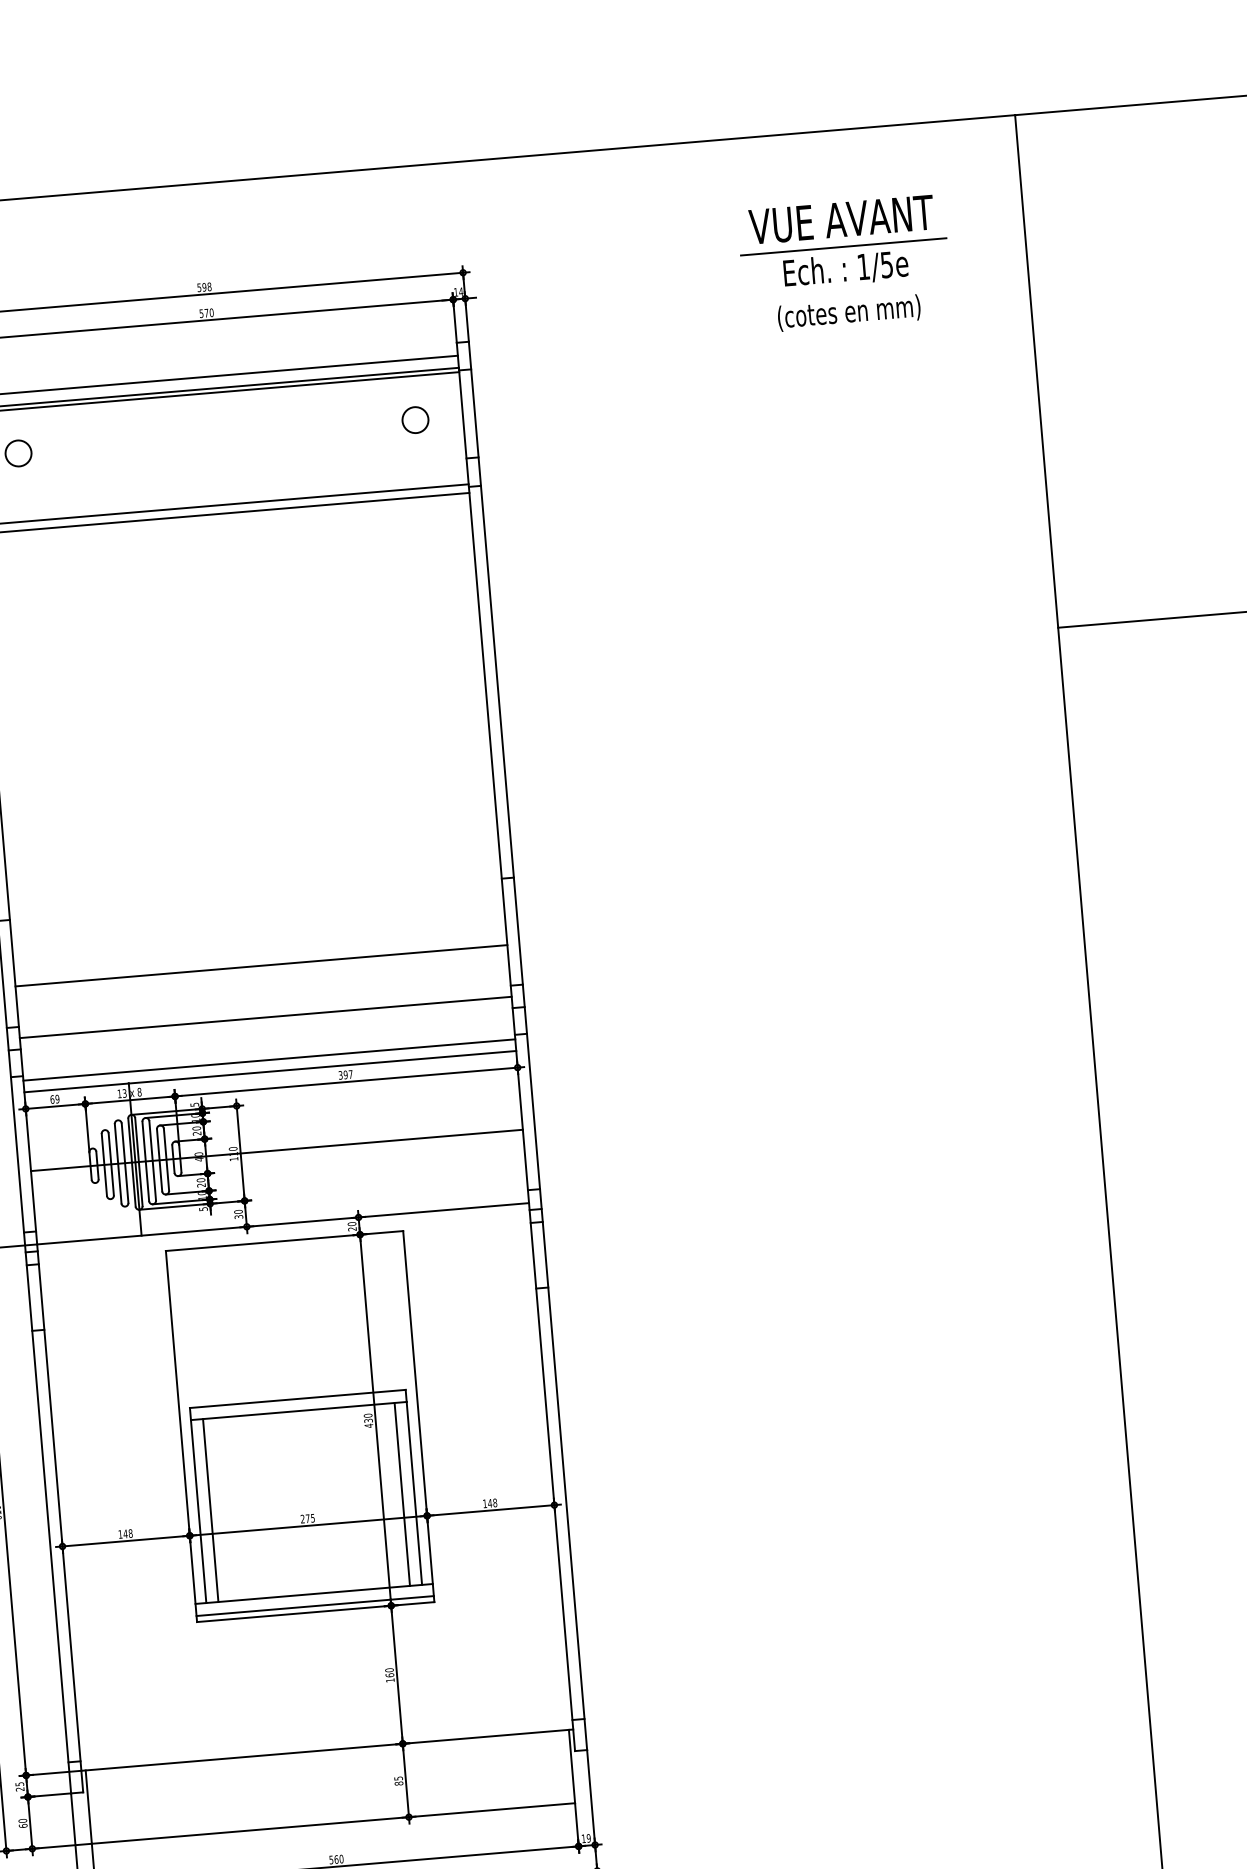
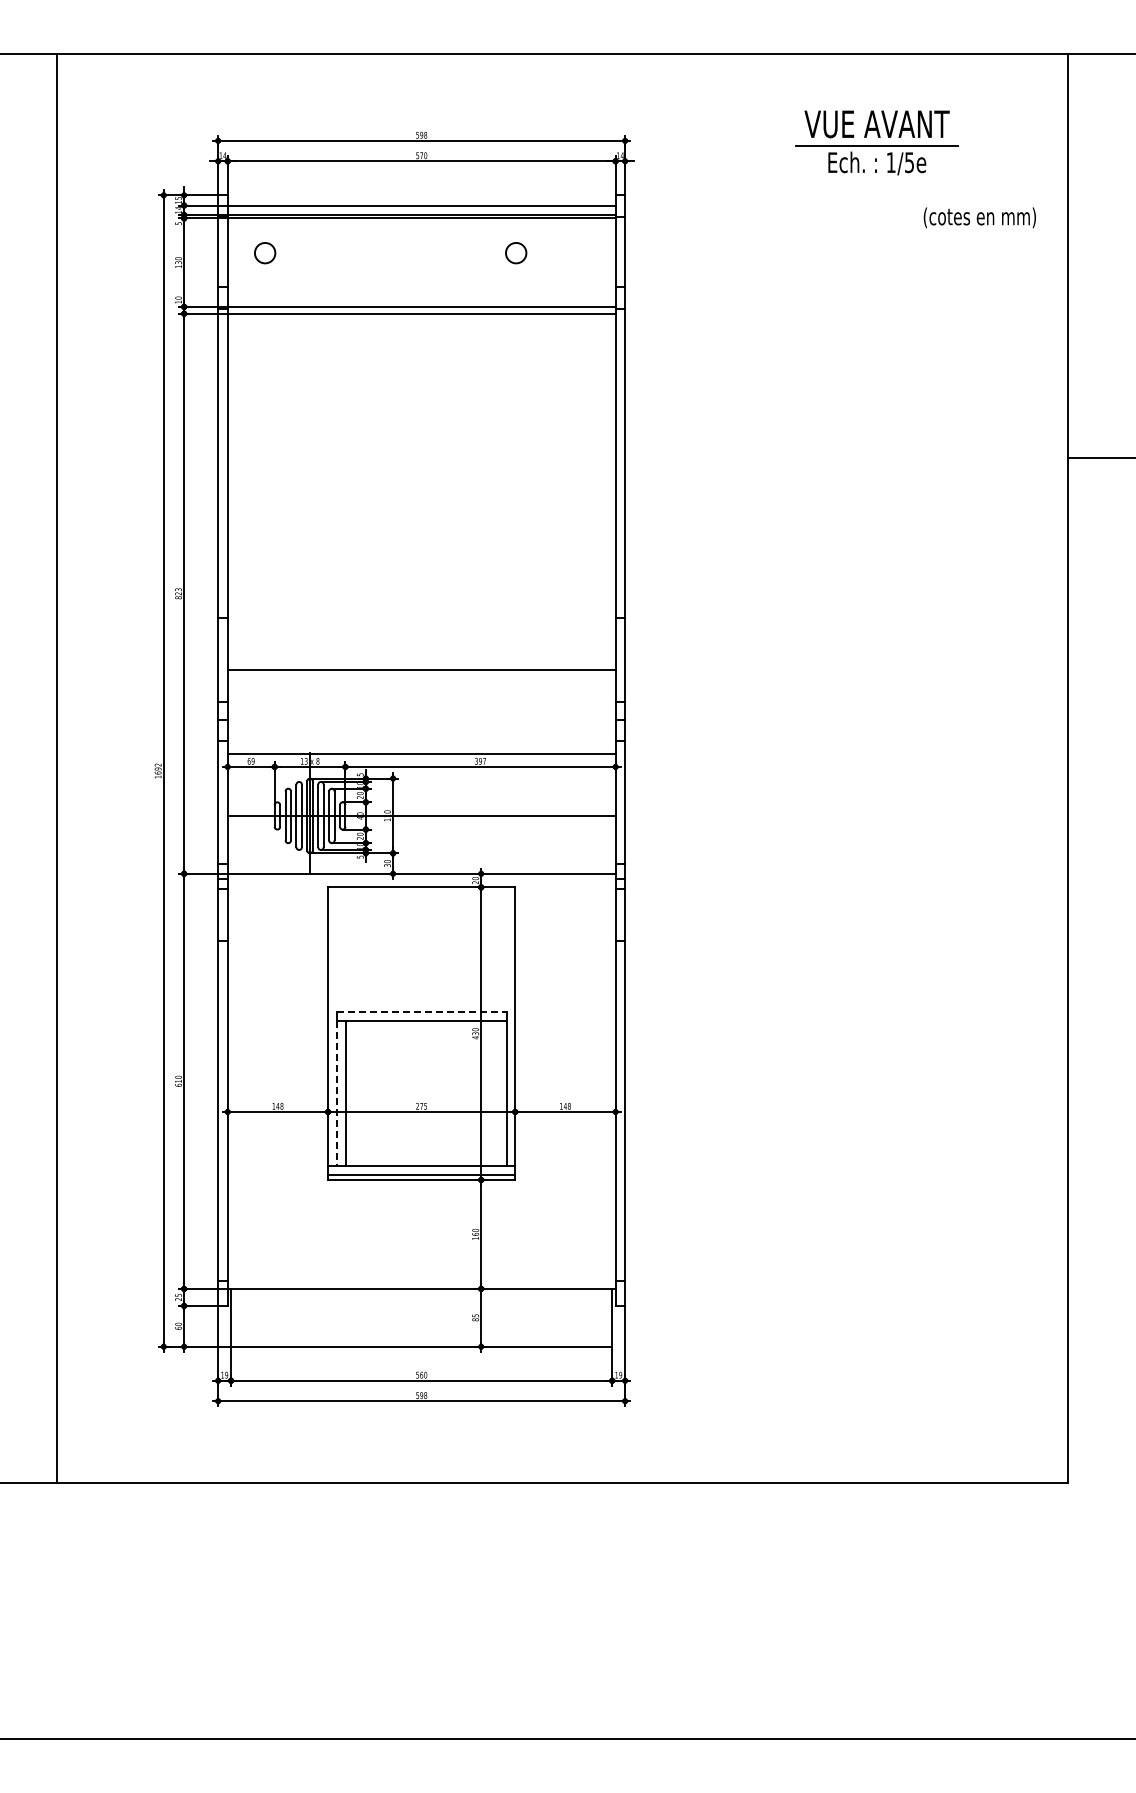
part: (842, 242) -> (876, 142), moved
text: (848, 312) -> (979, 217), moved
circle: (415, 420) -> (516, 253), moved
line: (265, 1017) -> (421, 711), removed
line: (269, 1059) -> (421, 744), removed
line: (298, 1398) -> (422, 1011), solid -> dashed
line: (402, 1494) -> (497, 1093), removed
line: (198, 1512) -> (336, 1094), solid -> dashed

